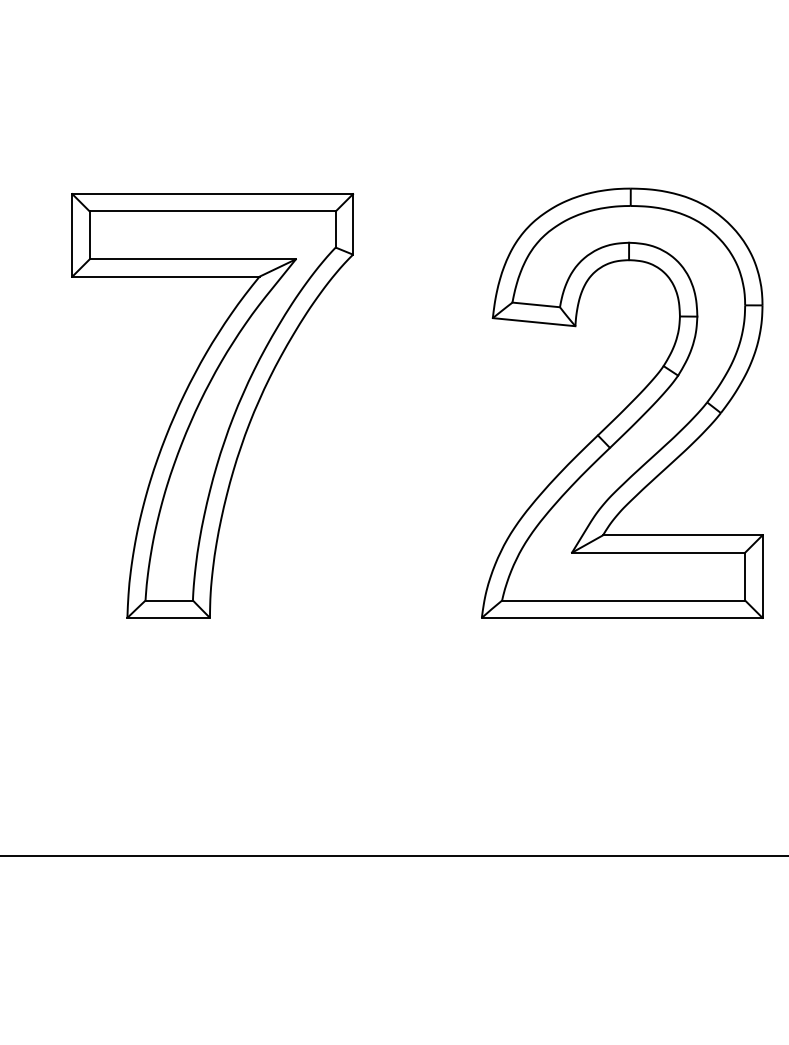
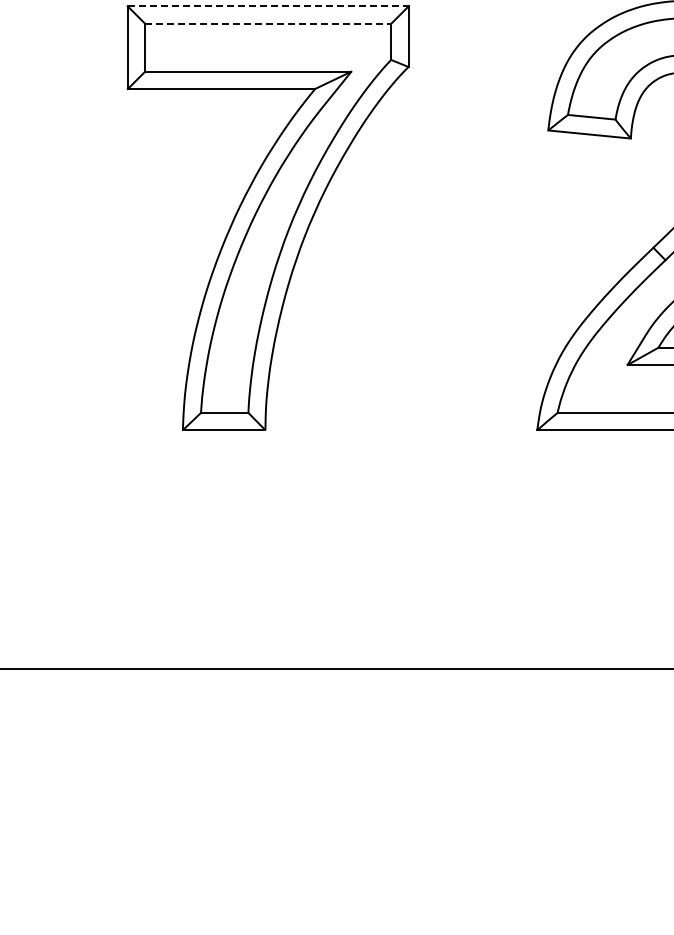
line: (213, 194) -> (268, 6), solid -> dashed
line: (212, 211) -> (267, 23), solid -> dashed

